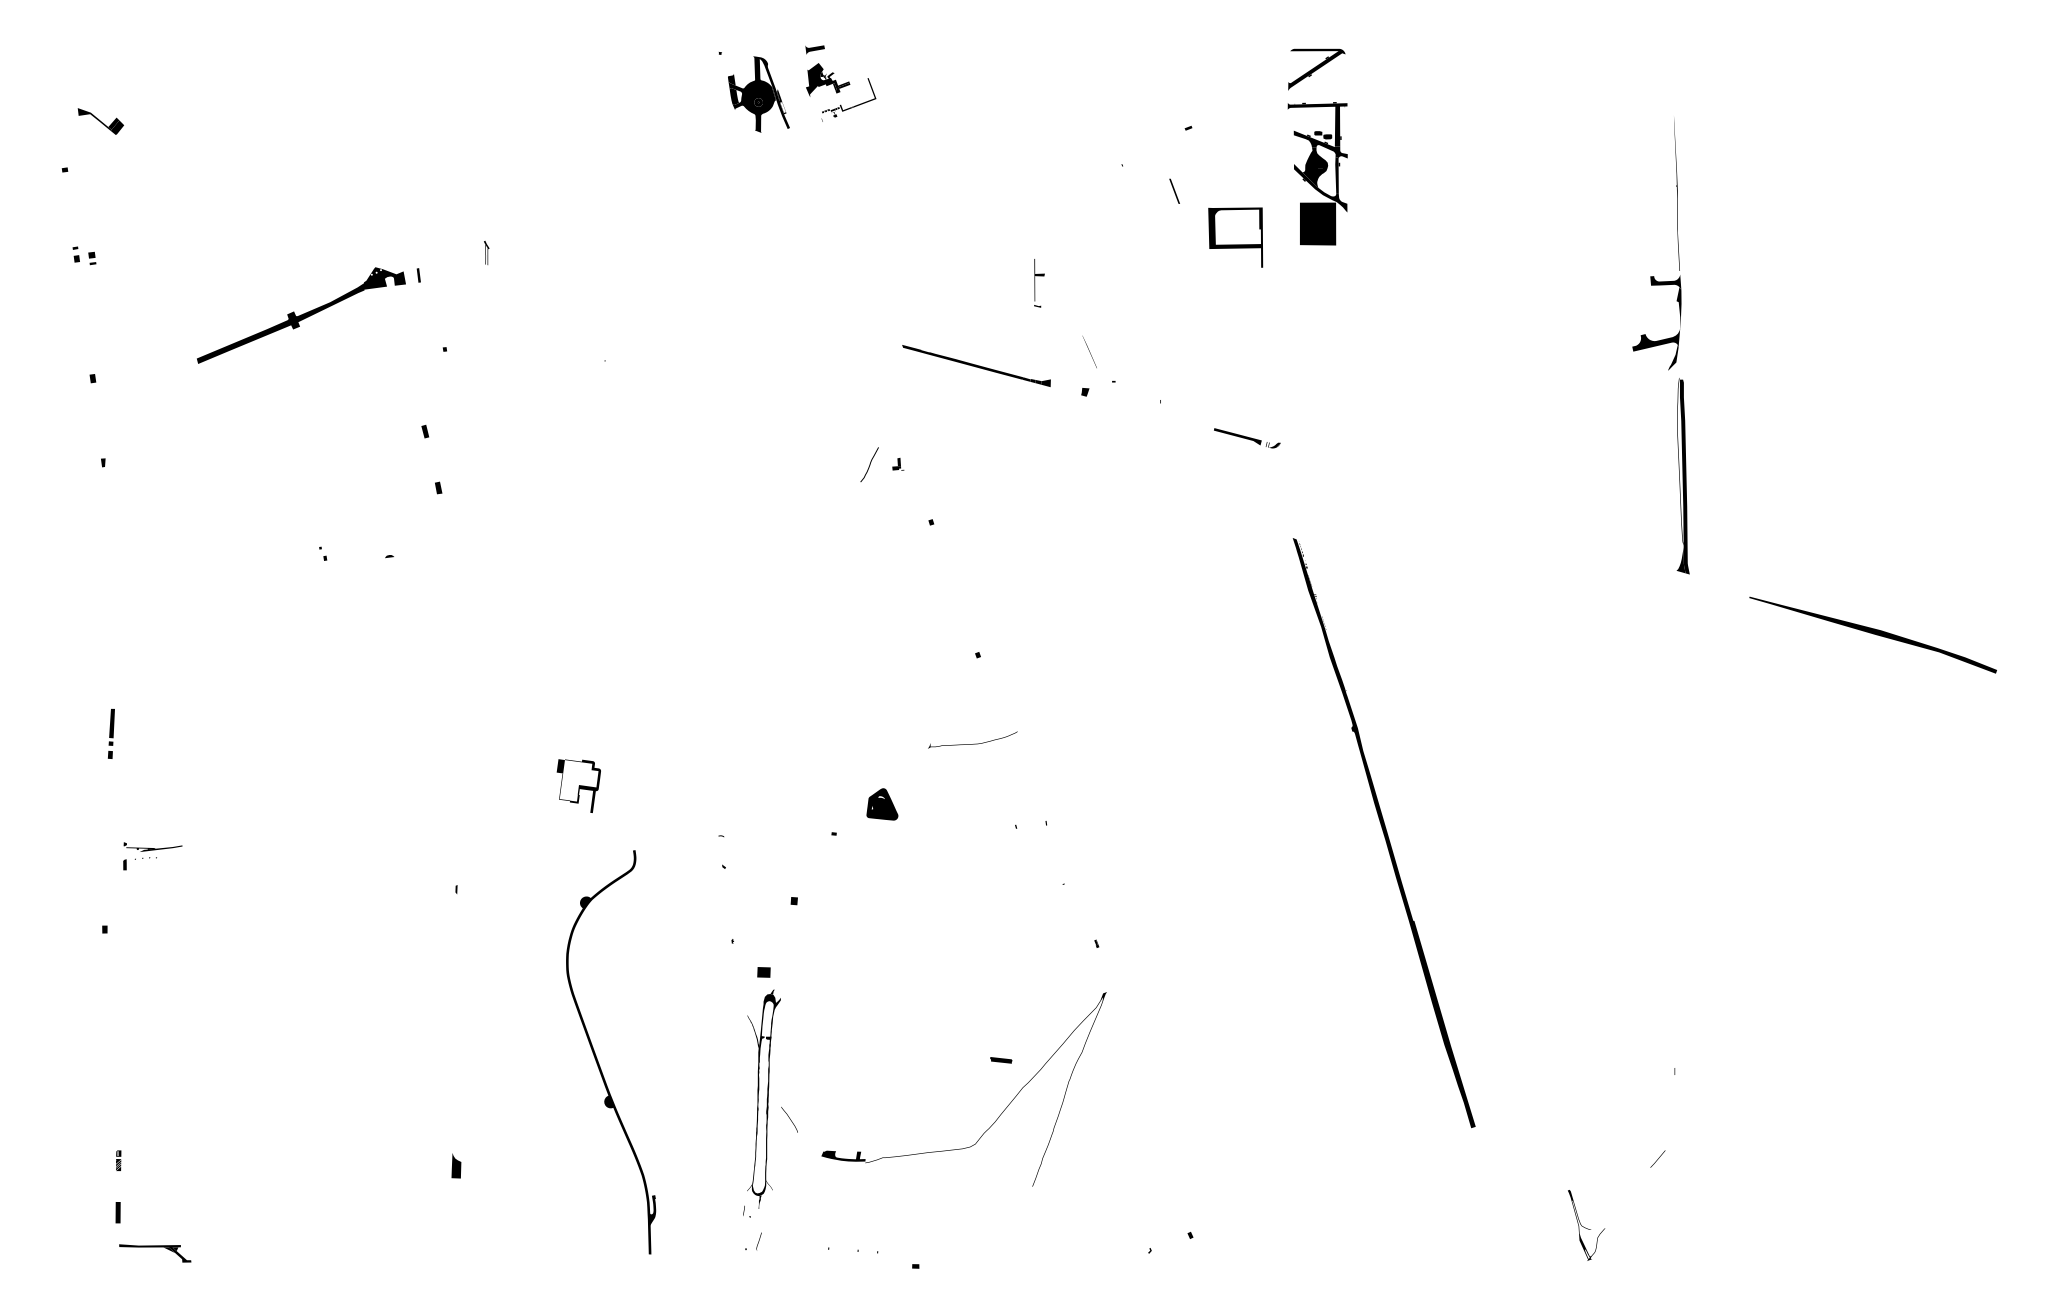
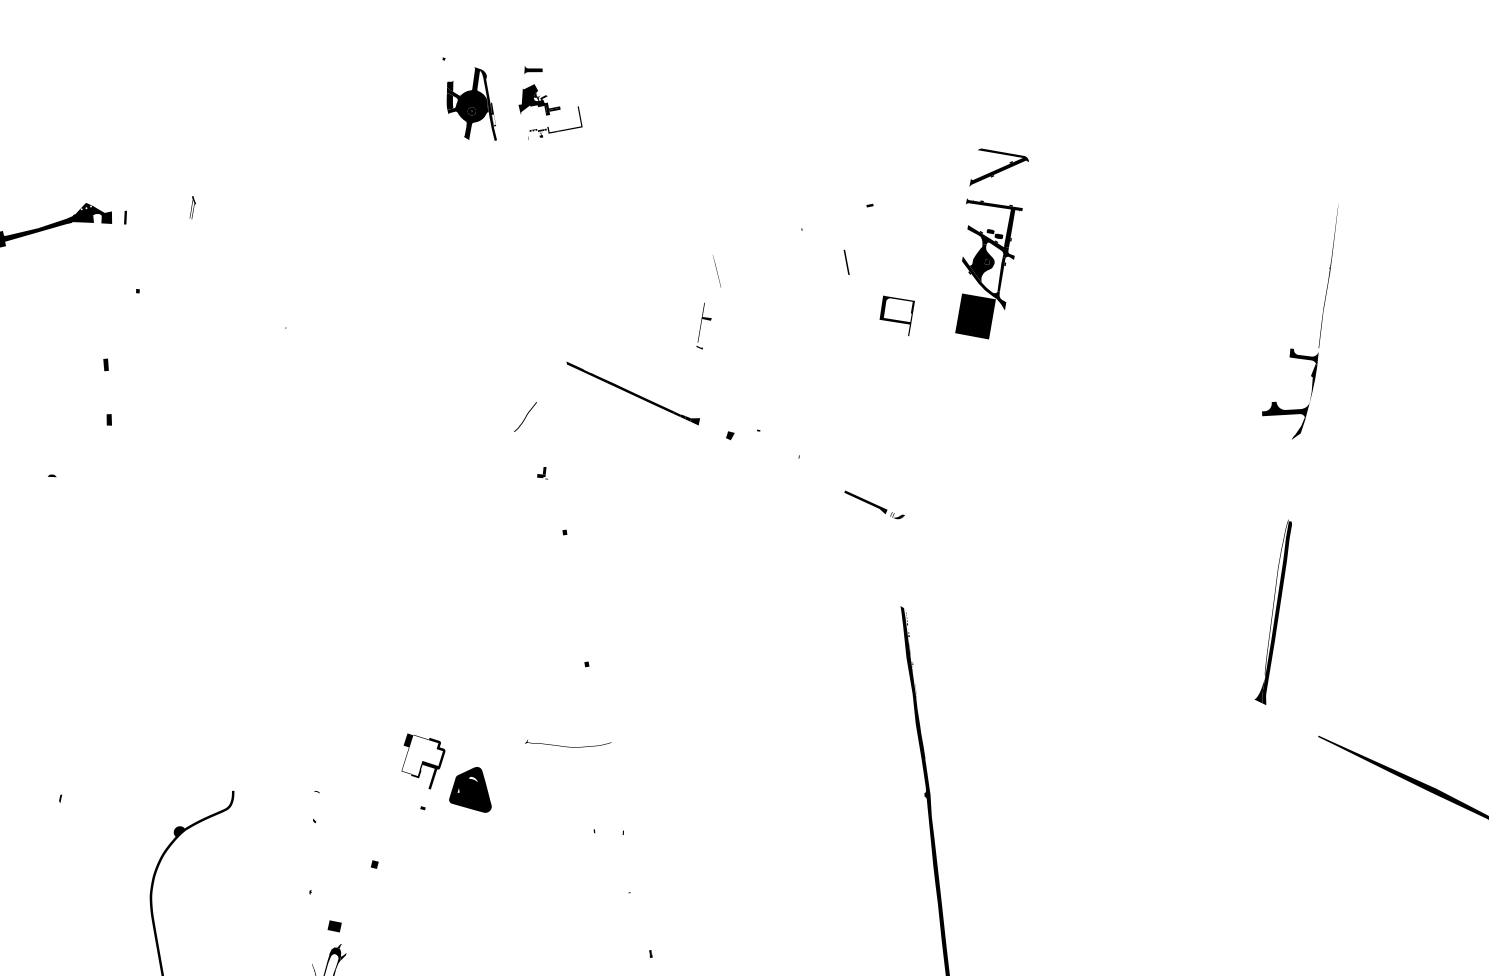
part: (1235, 237) -> (896, 315), size x0.62
part: (1677, 242) -> (1321, 321), moved
part: (1089, 351) -> (716, 270), moved
part: (869, 464) -> (525, 416), moved
part: (578, 785) -> (421, 761), moved
part: (882, 804) -> (473, 788), size x1.43

